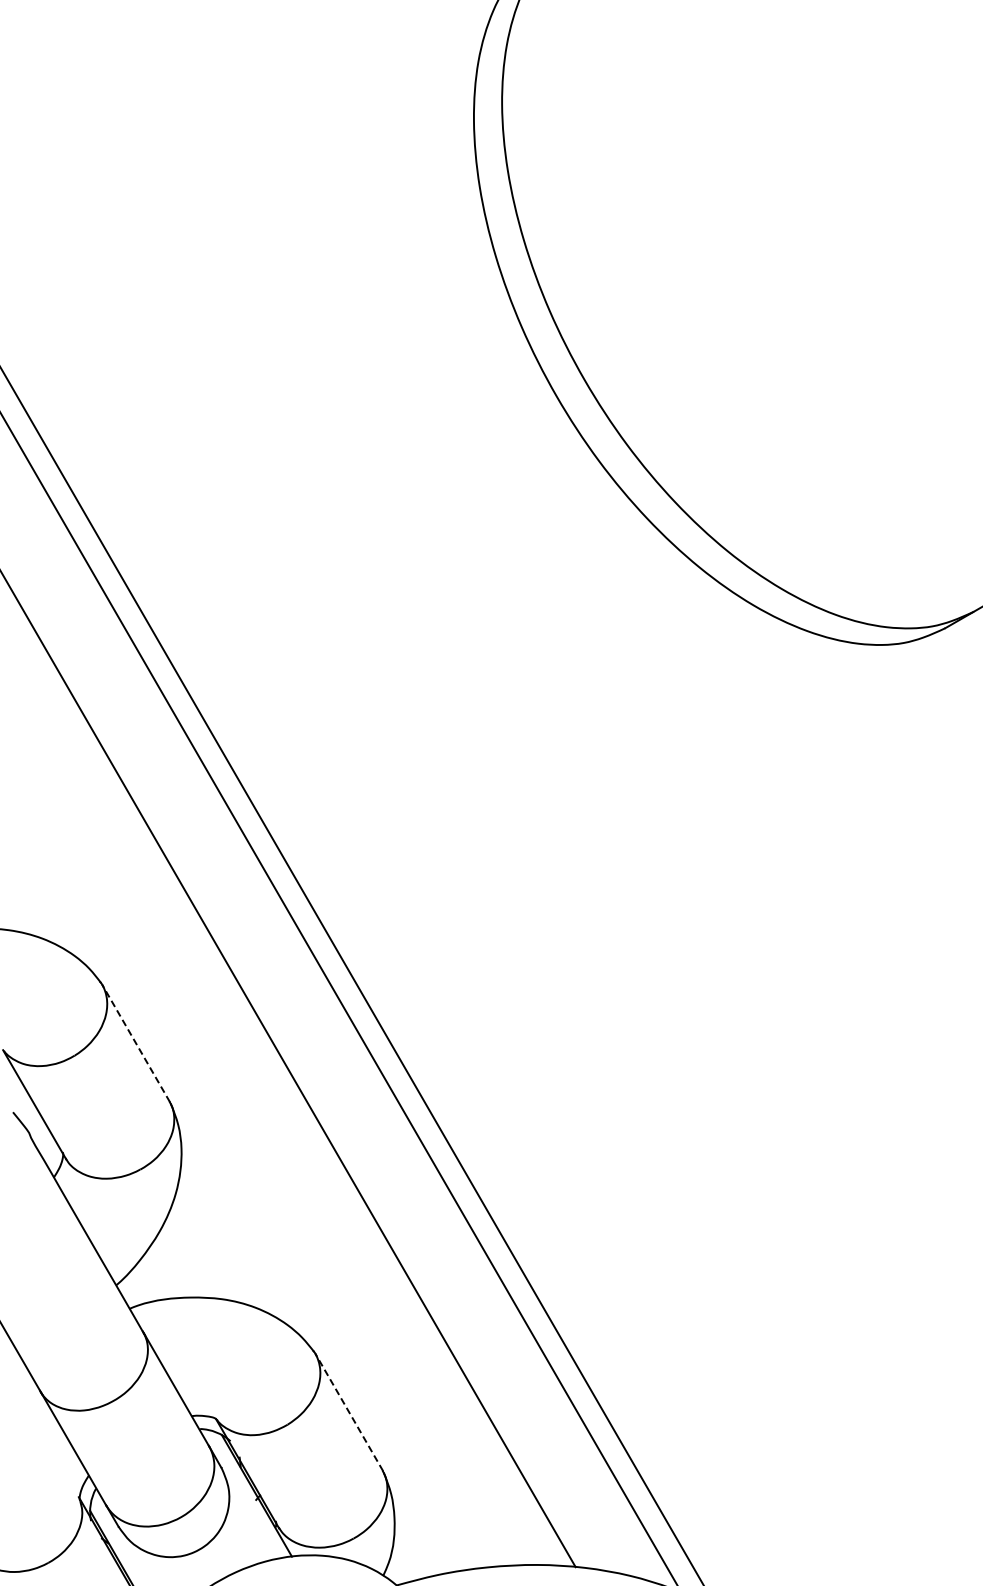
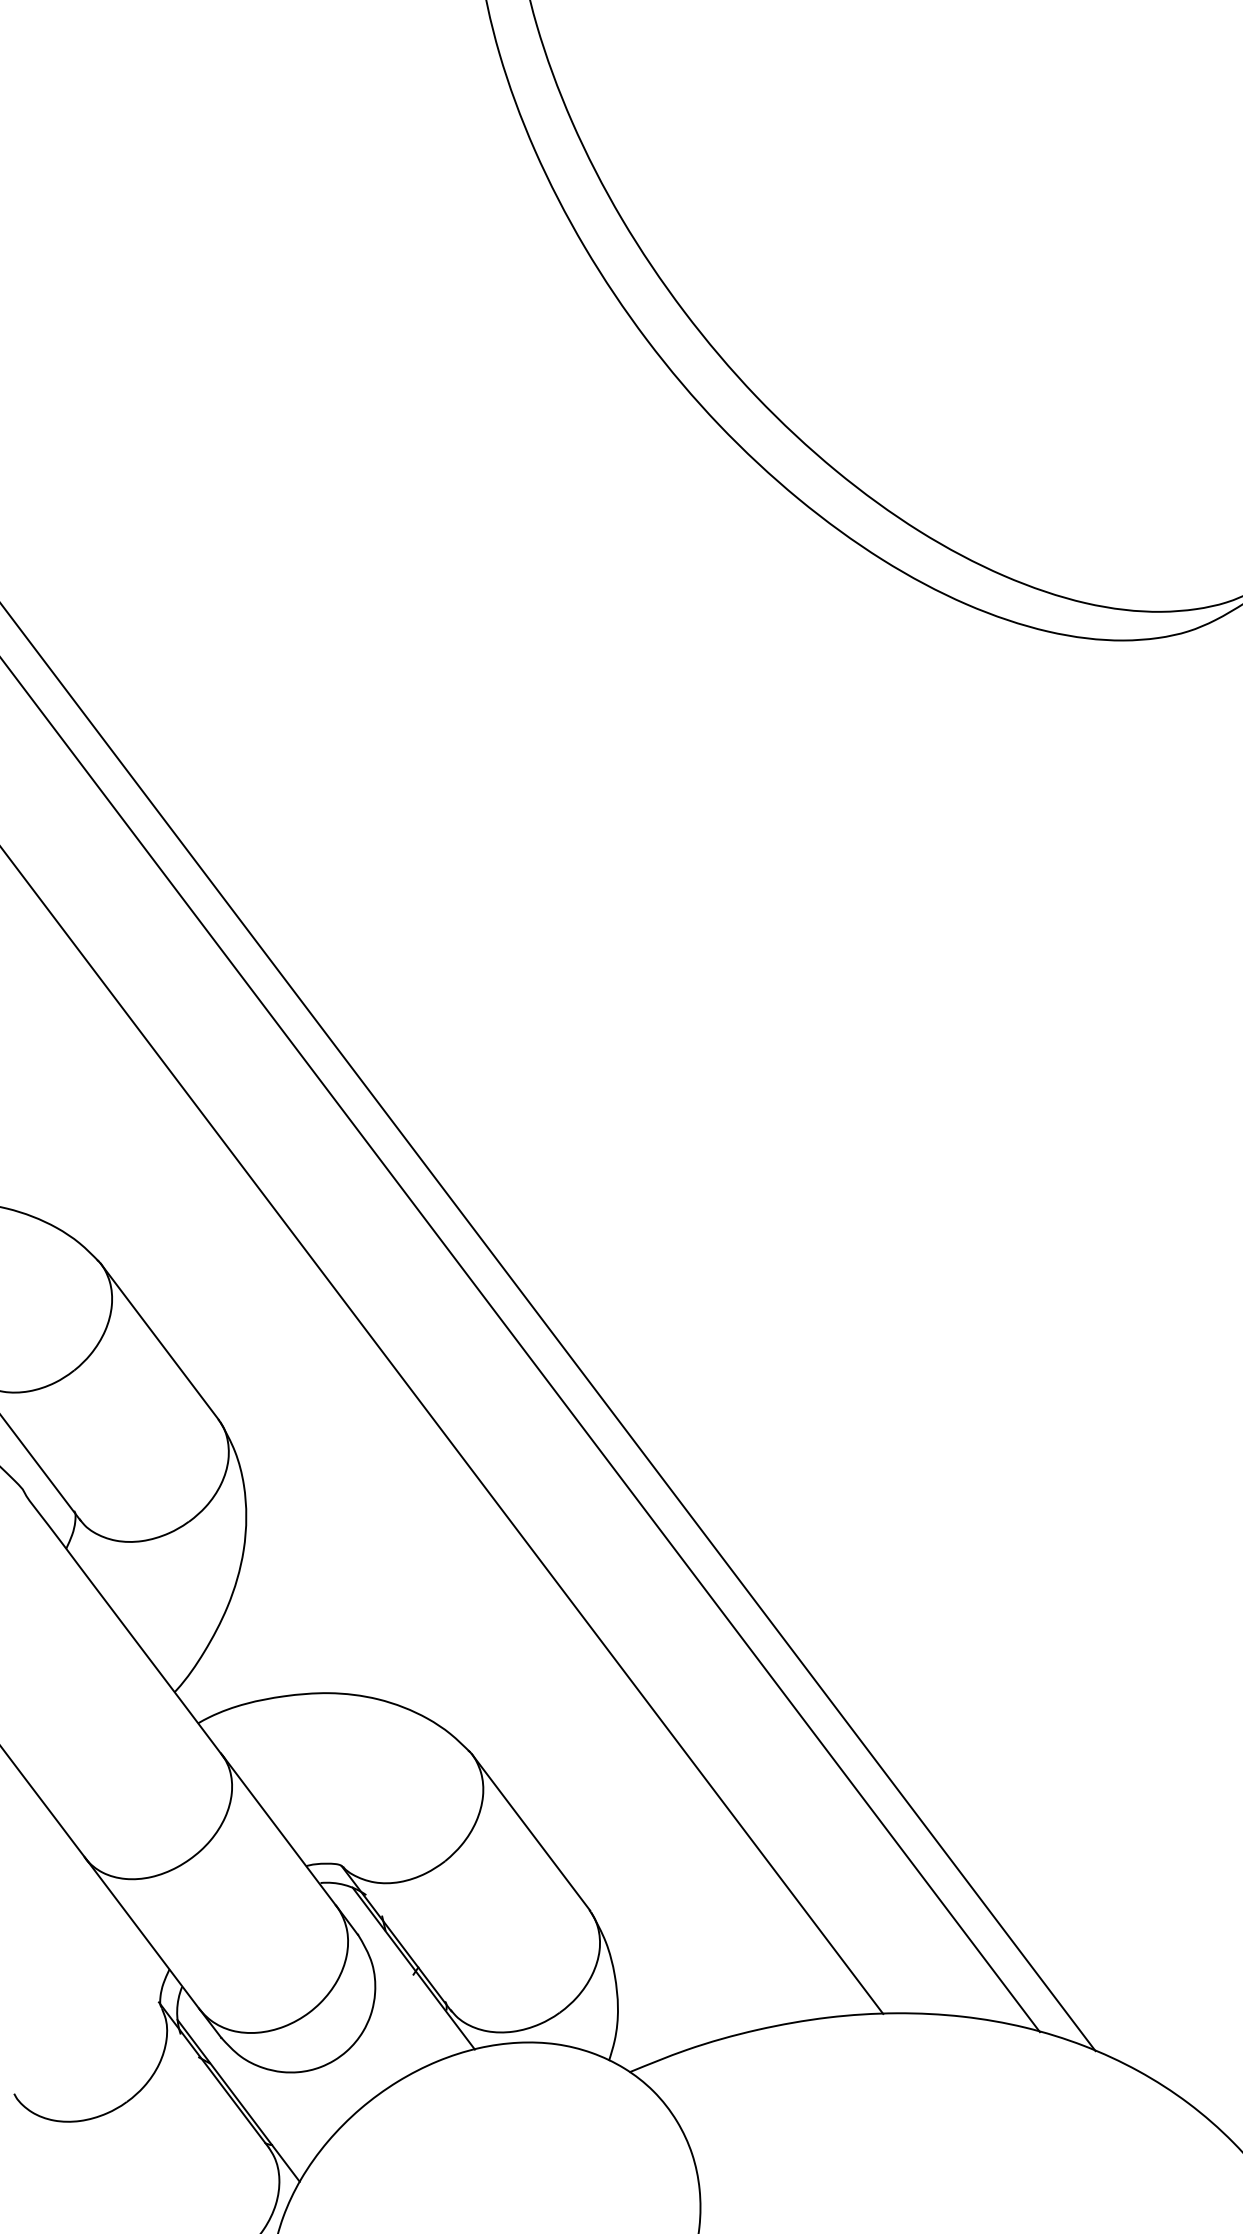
line: (135, 1042) -> (158, 1340), dashed -> solid
line: (348, 1411) -> (529, 1831), dashed -> solid

